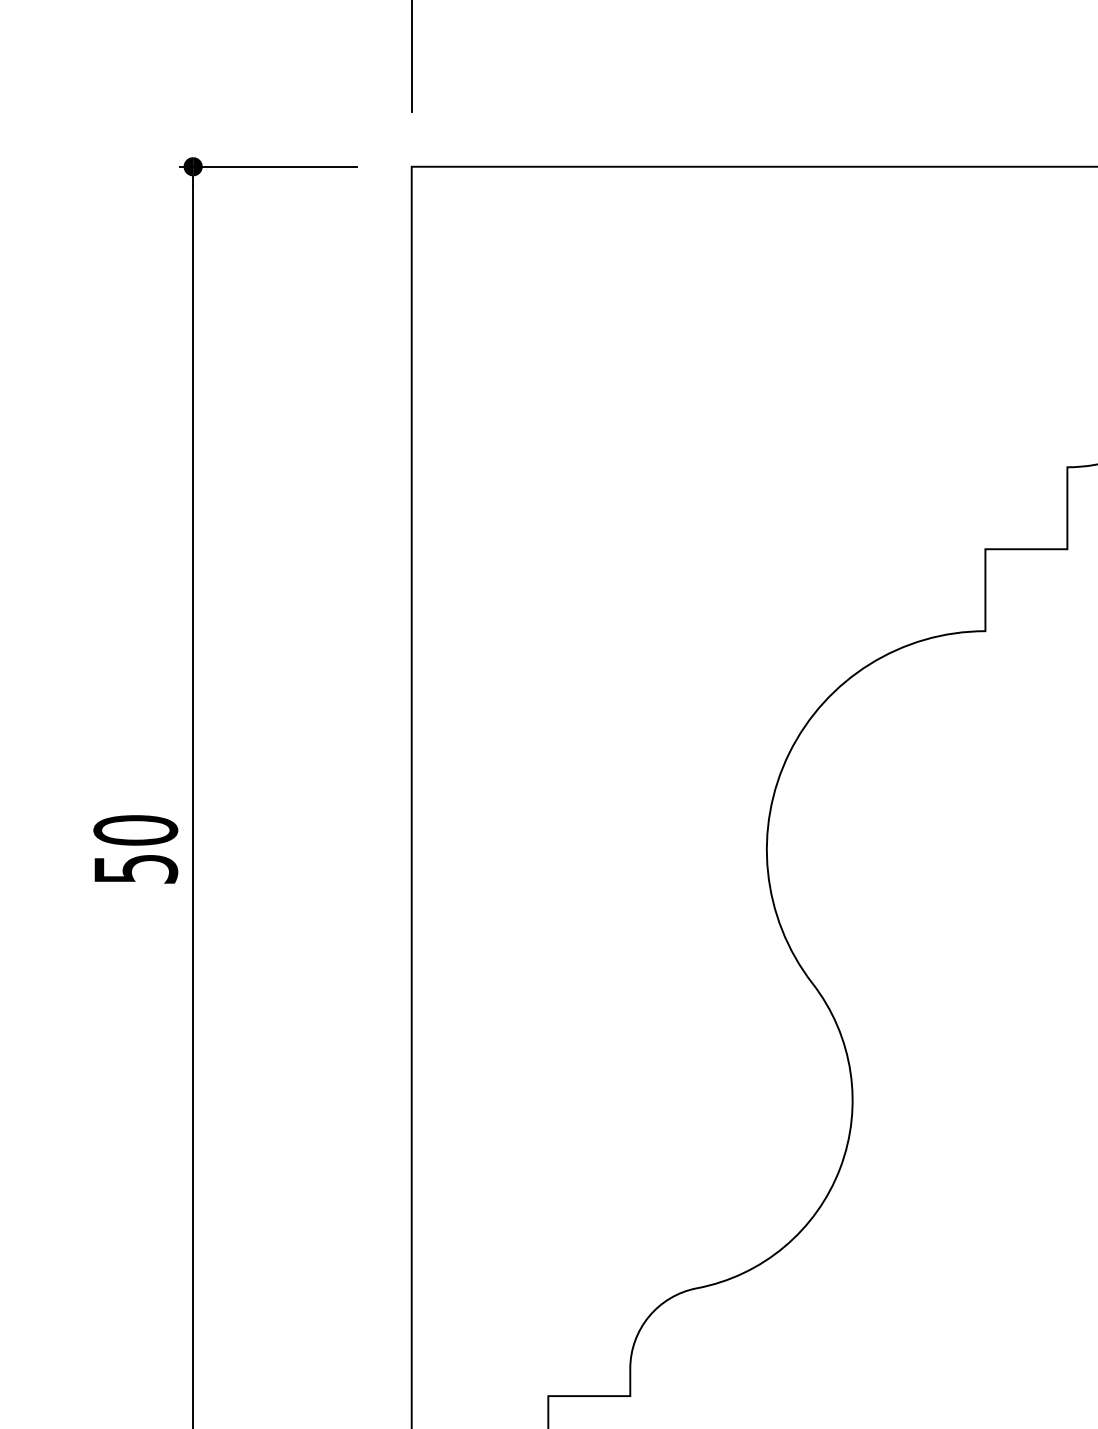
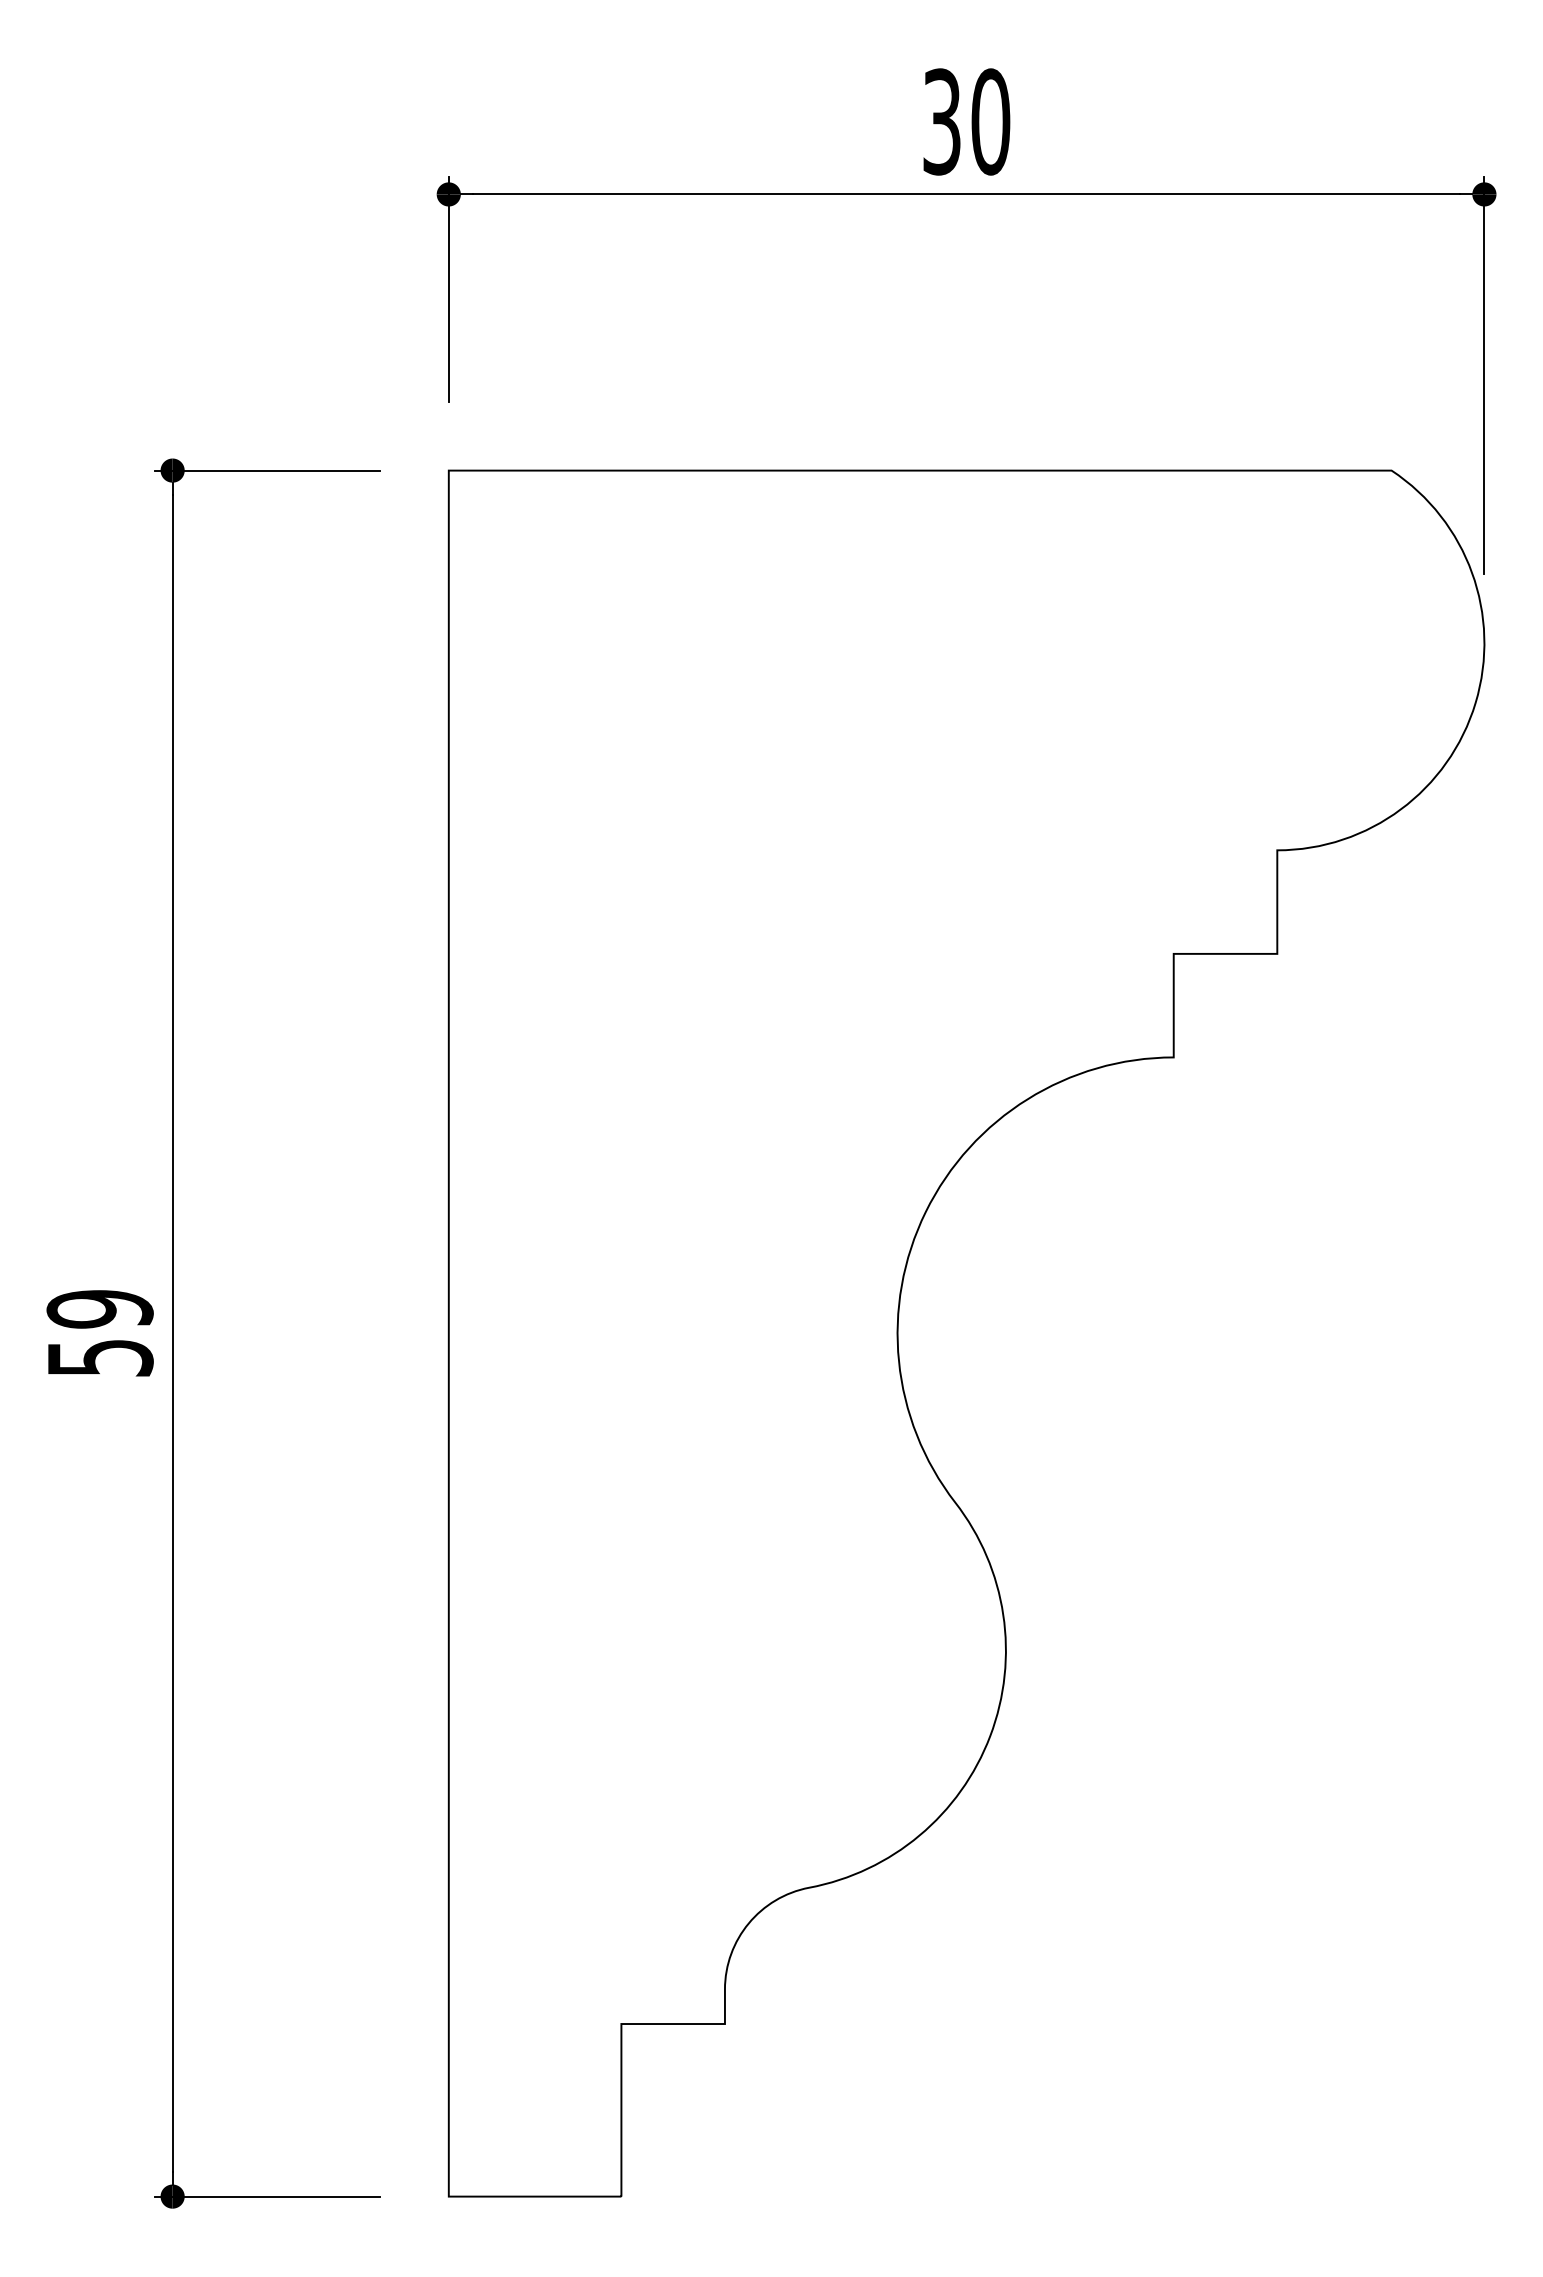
text: (135, 830) -> (99, 1309), 50 -> 59

